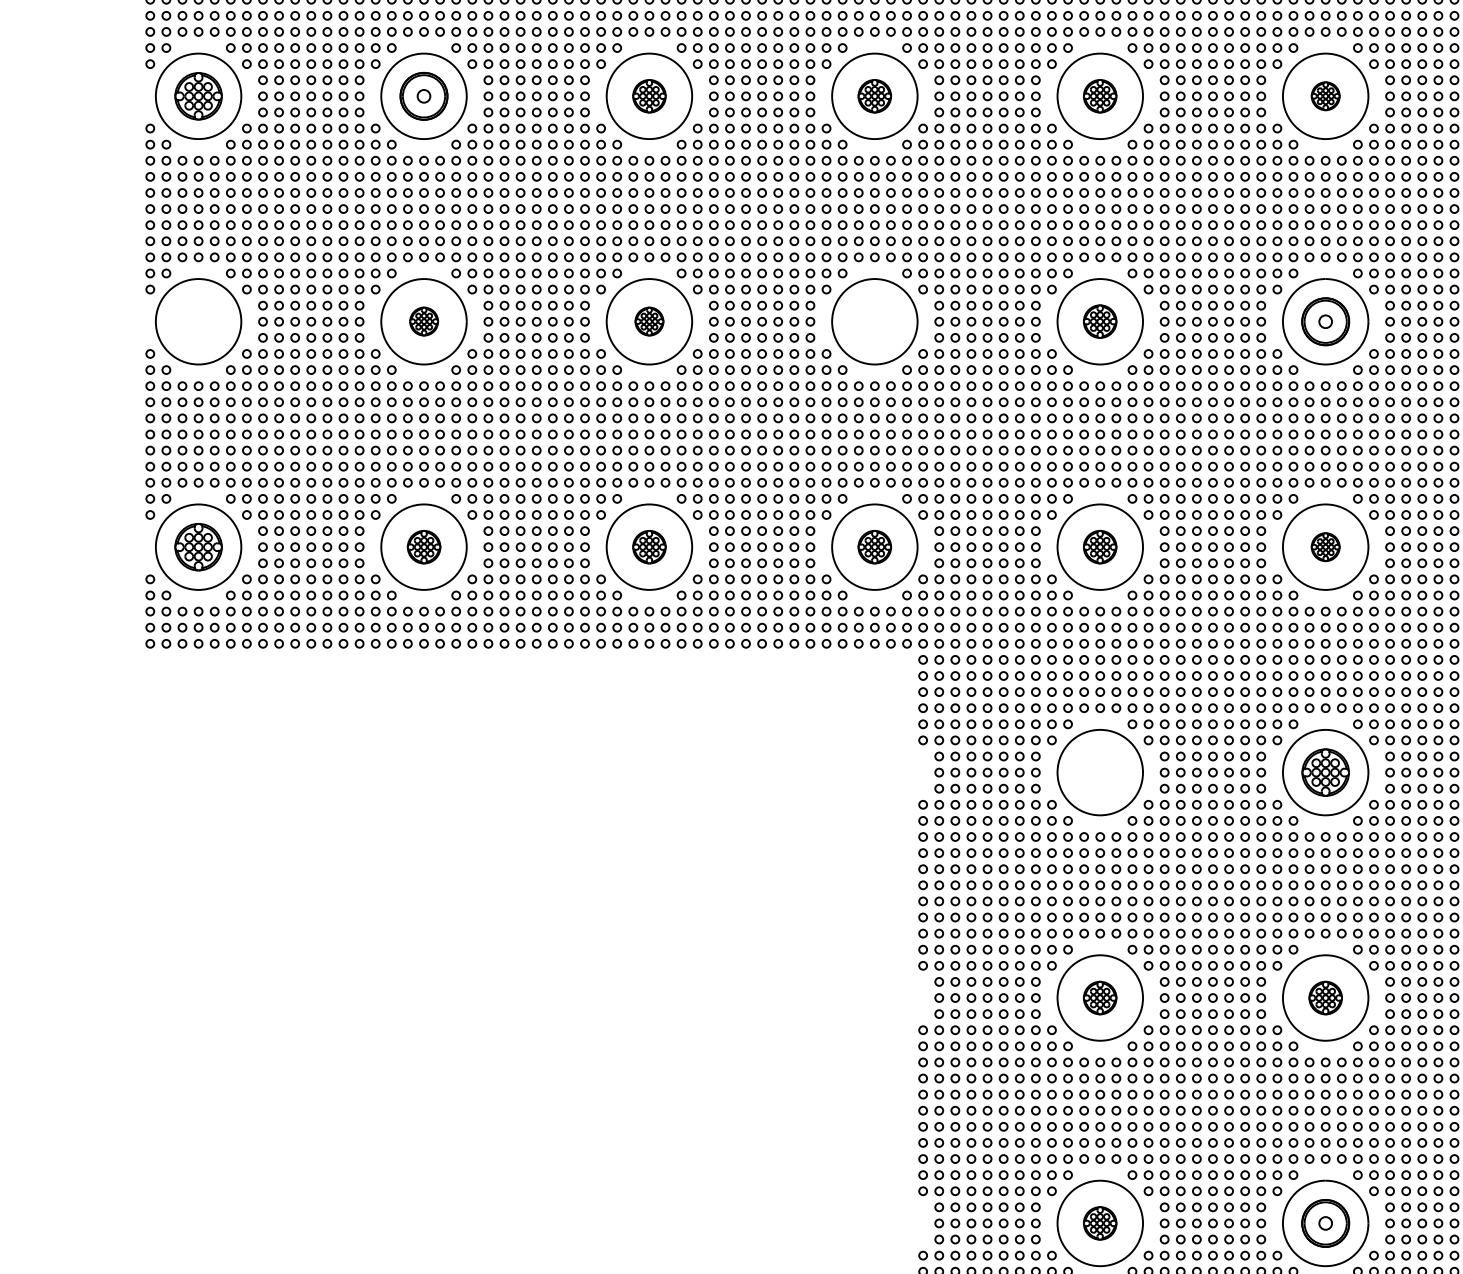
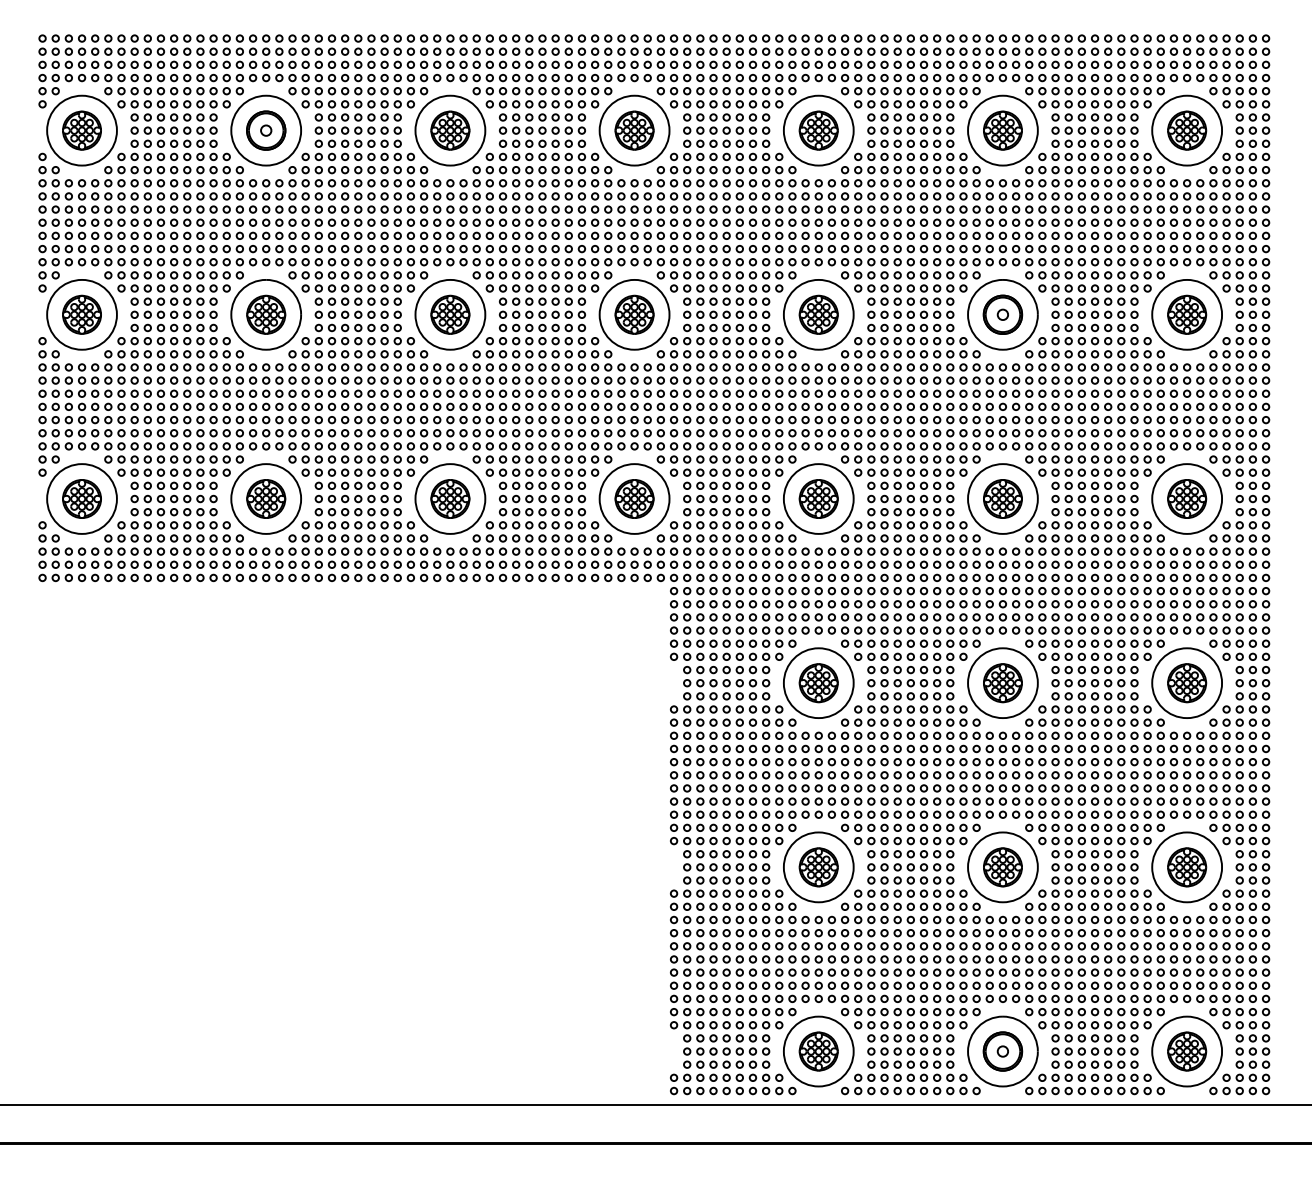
part: (649, 96) -> (450, 130), size x1.43
part: (874, 96) -> (634, 130), size x1.43
part: (1099, 96) -> (818, 130), size x1.43
part: (1325, 96) -> (1002, 130), size x1.67
part: (197, 321) -> (81, 314), added
part: (424, 321) -> (266, 314), size x1.67
part: (649, 321) -> (450, 314), size x1.67
part: (874, 321) -> (634, 314), added
part: (1099, 321) -> (818, 314), size x1.43
part: (424, 546) -> (266, 498), size x1.43
part: (649, 546) -> (450, 498), size x1.43
part: (874, 546) -> (634, 498), size x1.43
part: (1099, 546) -> (818, 498), size x1.43
part: (1325, 546) -> (1002, 498), size x1.67
part: (1099, 772) -> (818, 683), added
part: (1099, 998) -> (818, 867), size x1.43
part: (1325, 998) -> (1002, 867), size x1.43
part: (1099, 1223) -> (818, 1051), size x1.43

